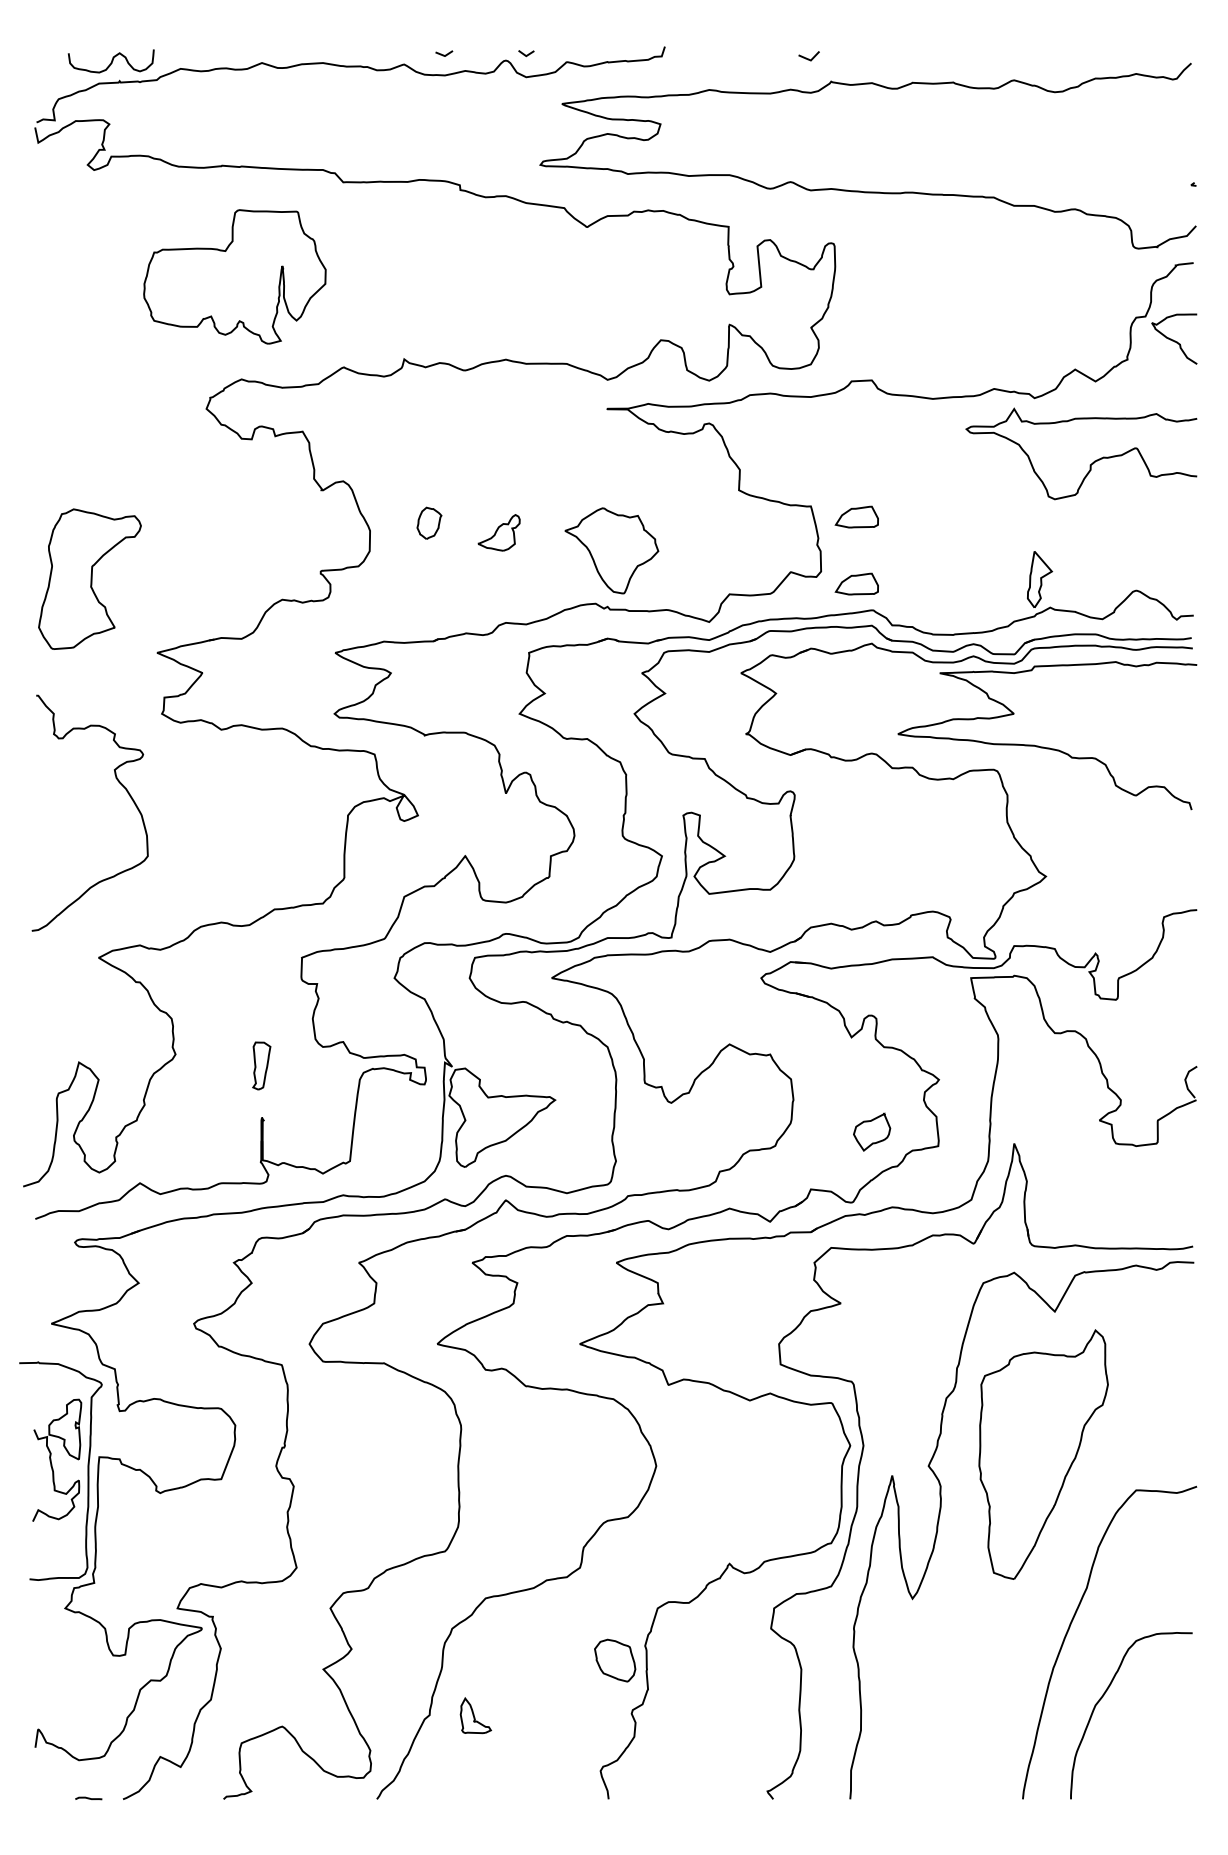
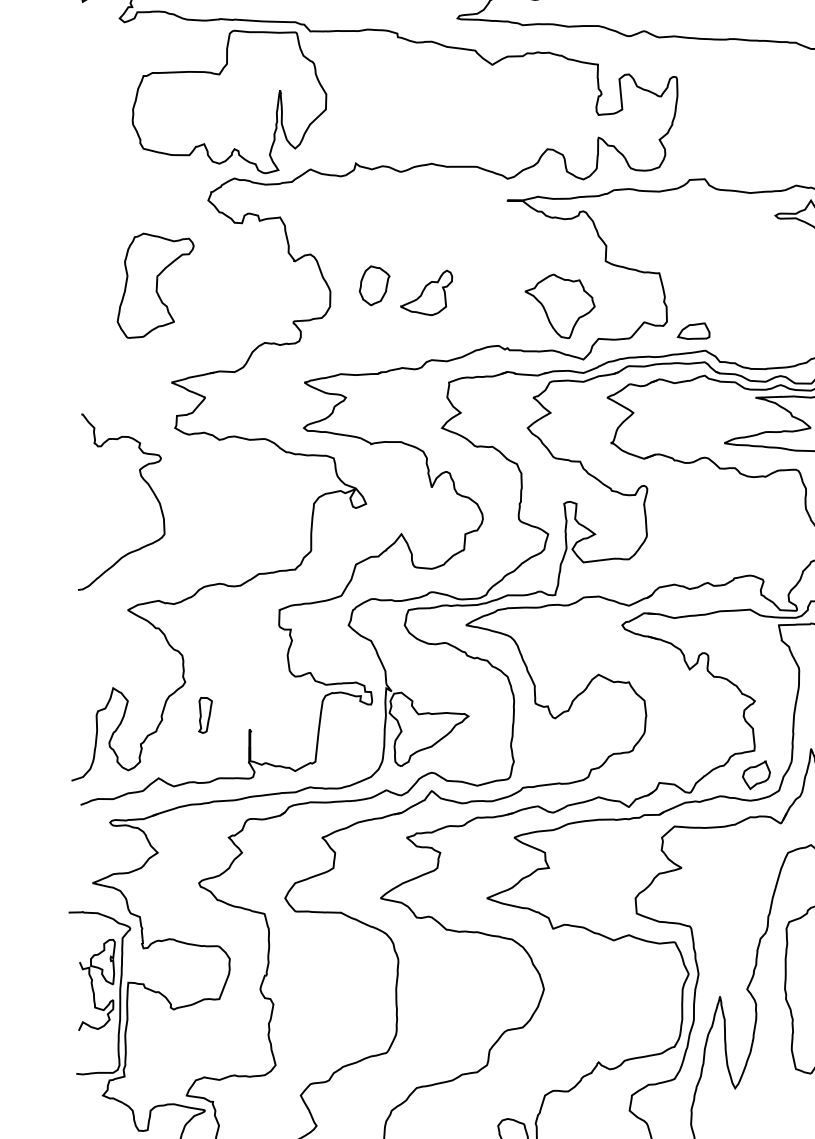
part: (234, 276) -> (229, 101), size x1.43
part: (856, 516) -> (693, 280), removed
part: (429, 523) -> (374, 286), size x1.67
part: (499, 532) -> (426, 292), size x1.67
part: (611, 550) -> (559, 306), moved
part: (89, 578) -> (155, 285), moved
part: (261, 1065) -> (205, 715), moved
part: (872, 1131) -> (756, 774), moved

